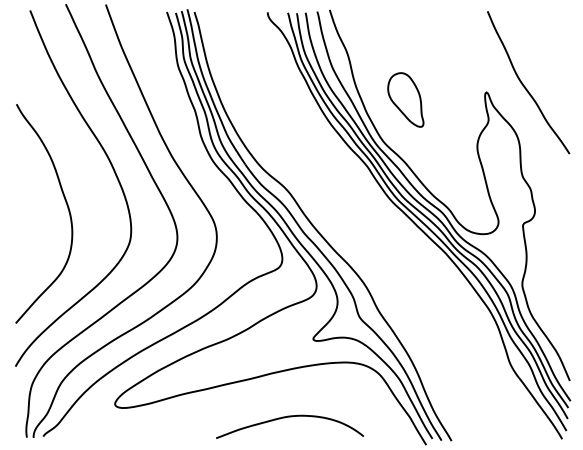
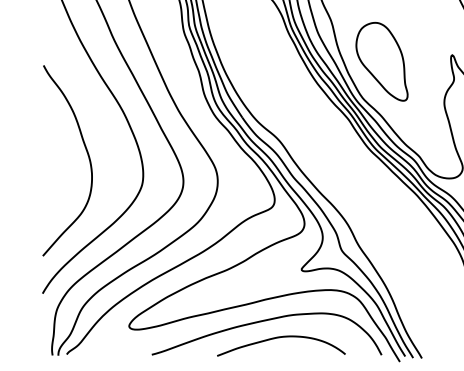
part: (405, 99) -> (381, 61), size x1.67
curve: (272, 398) -> (266, 321), added

